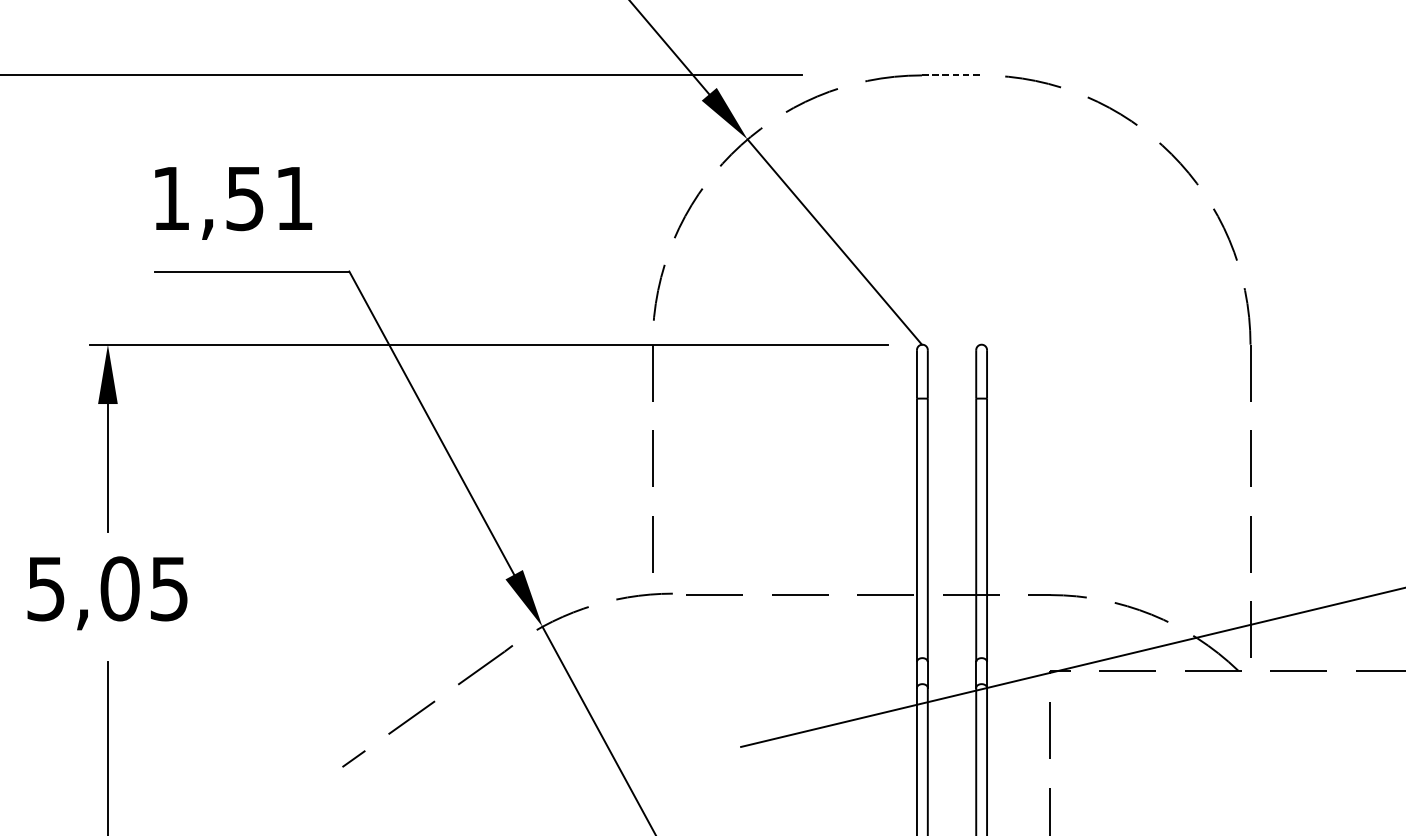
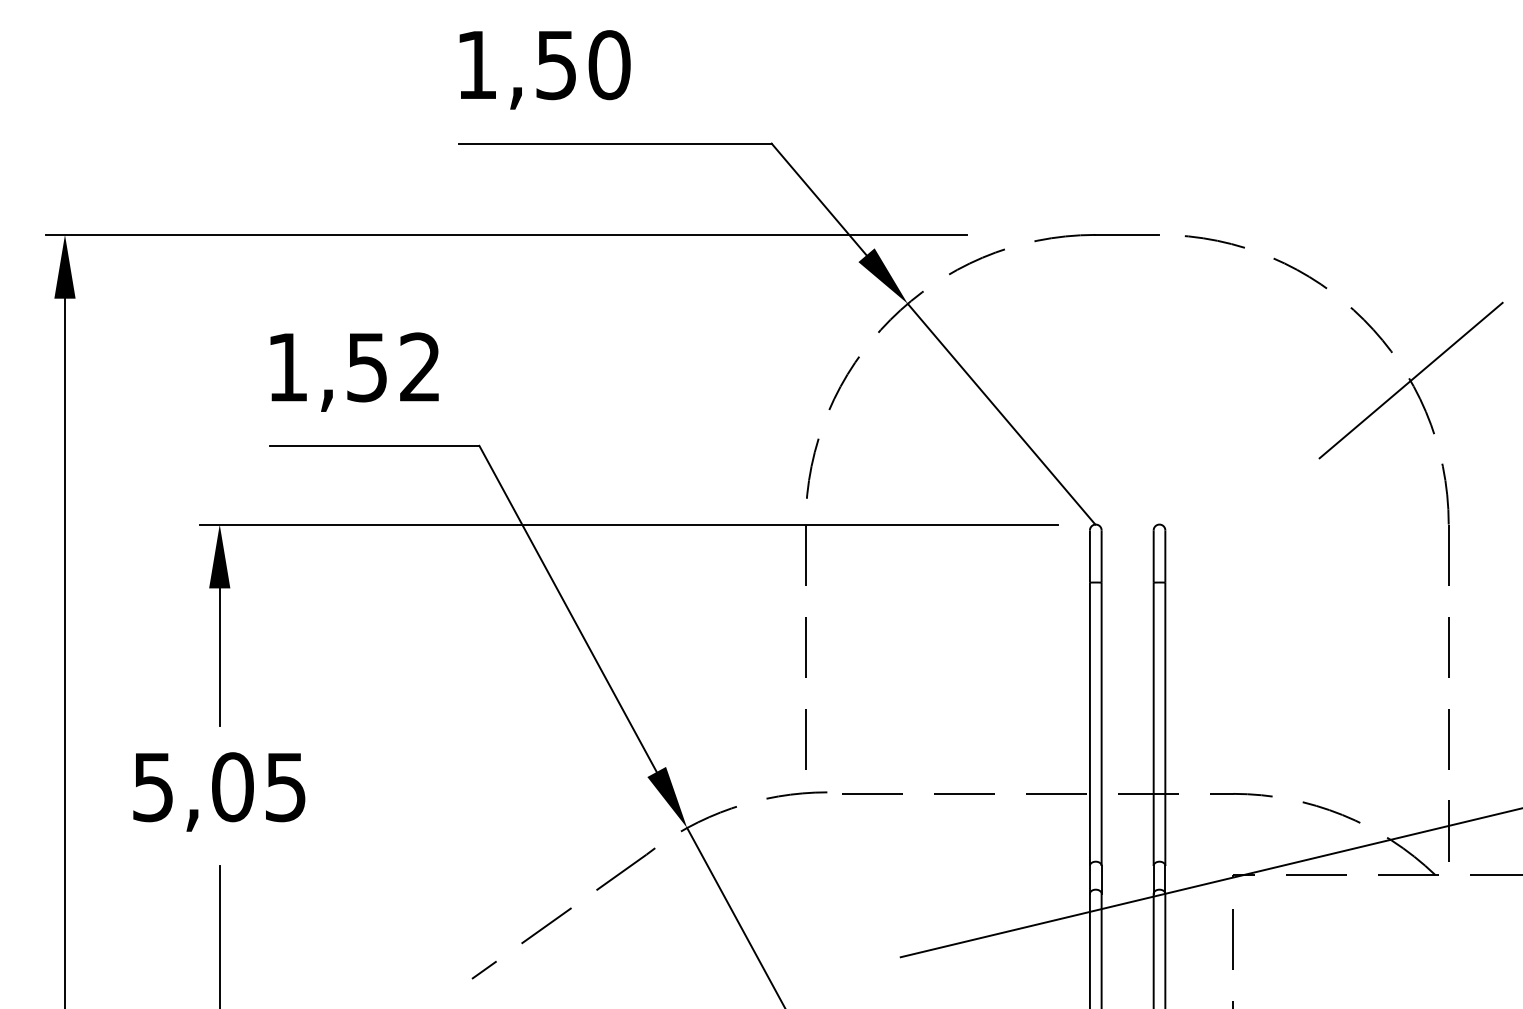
line: (951, 75) -> (1127, 234), dashed -> solid
text: (293, 197) -> (419, 366), 1,51 -> 1,52
line: (1214, 210) -> (1410, 380), added

